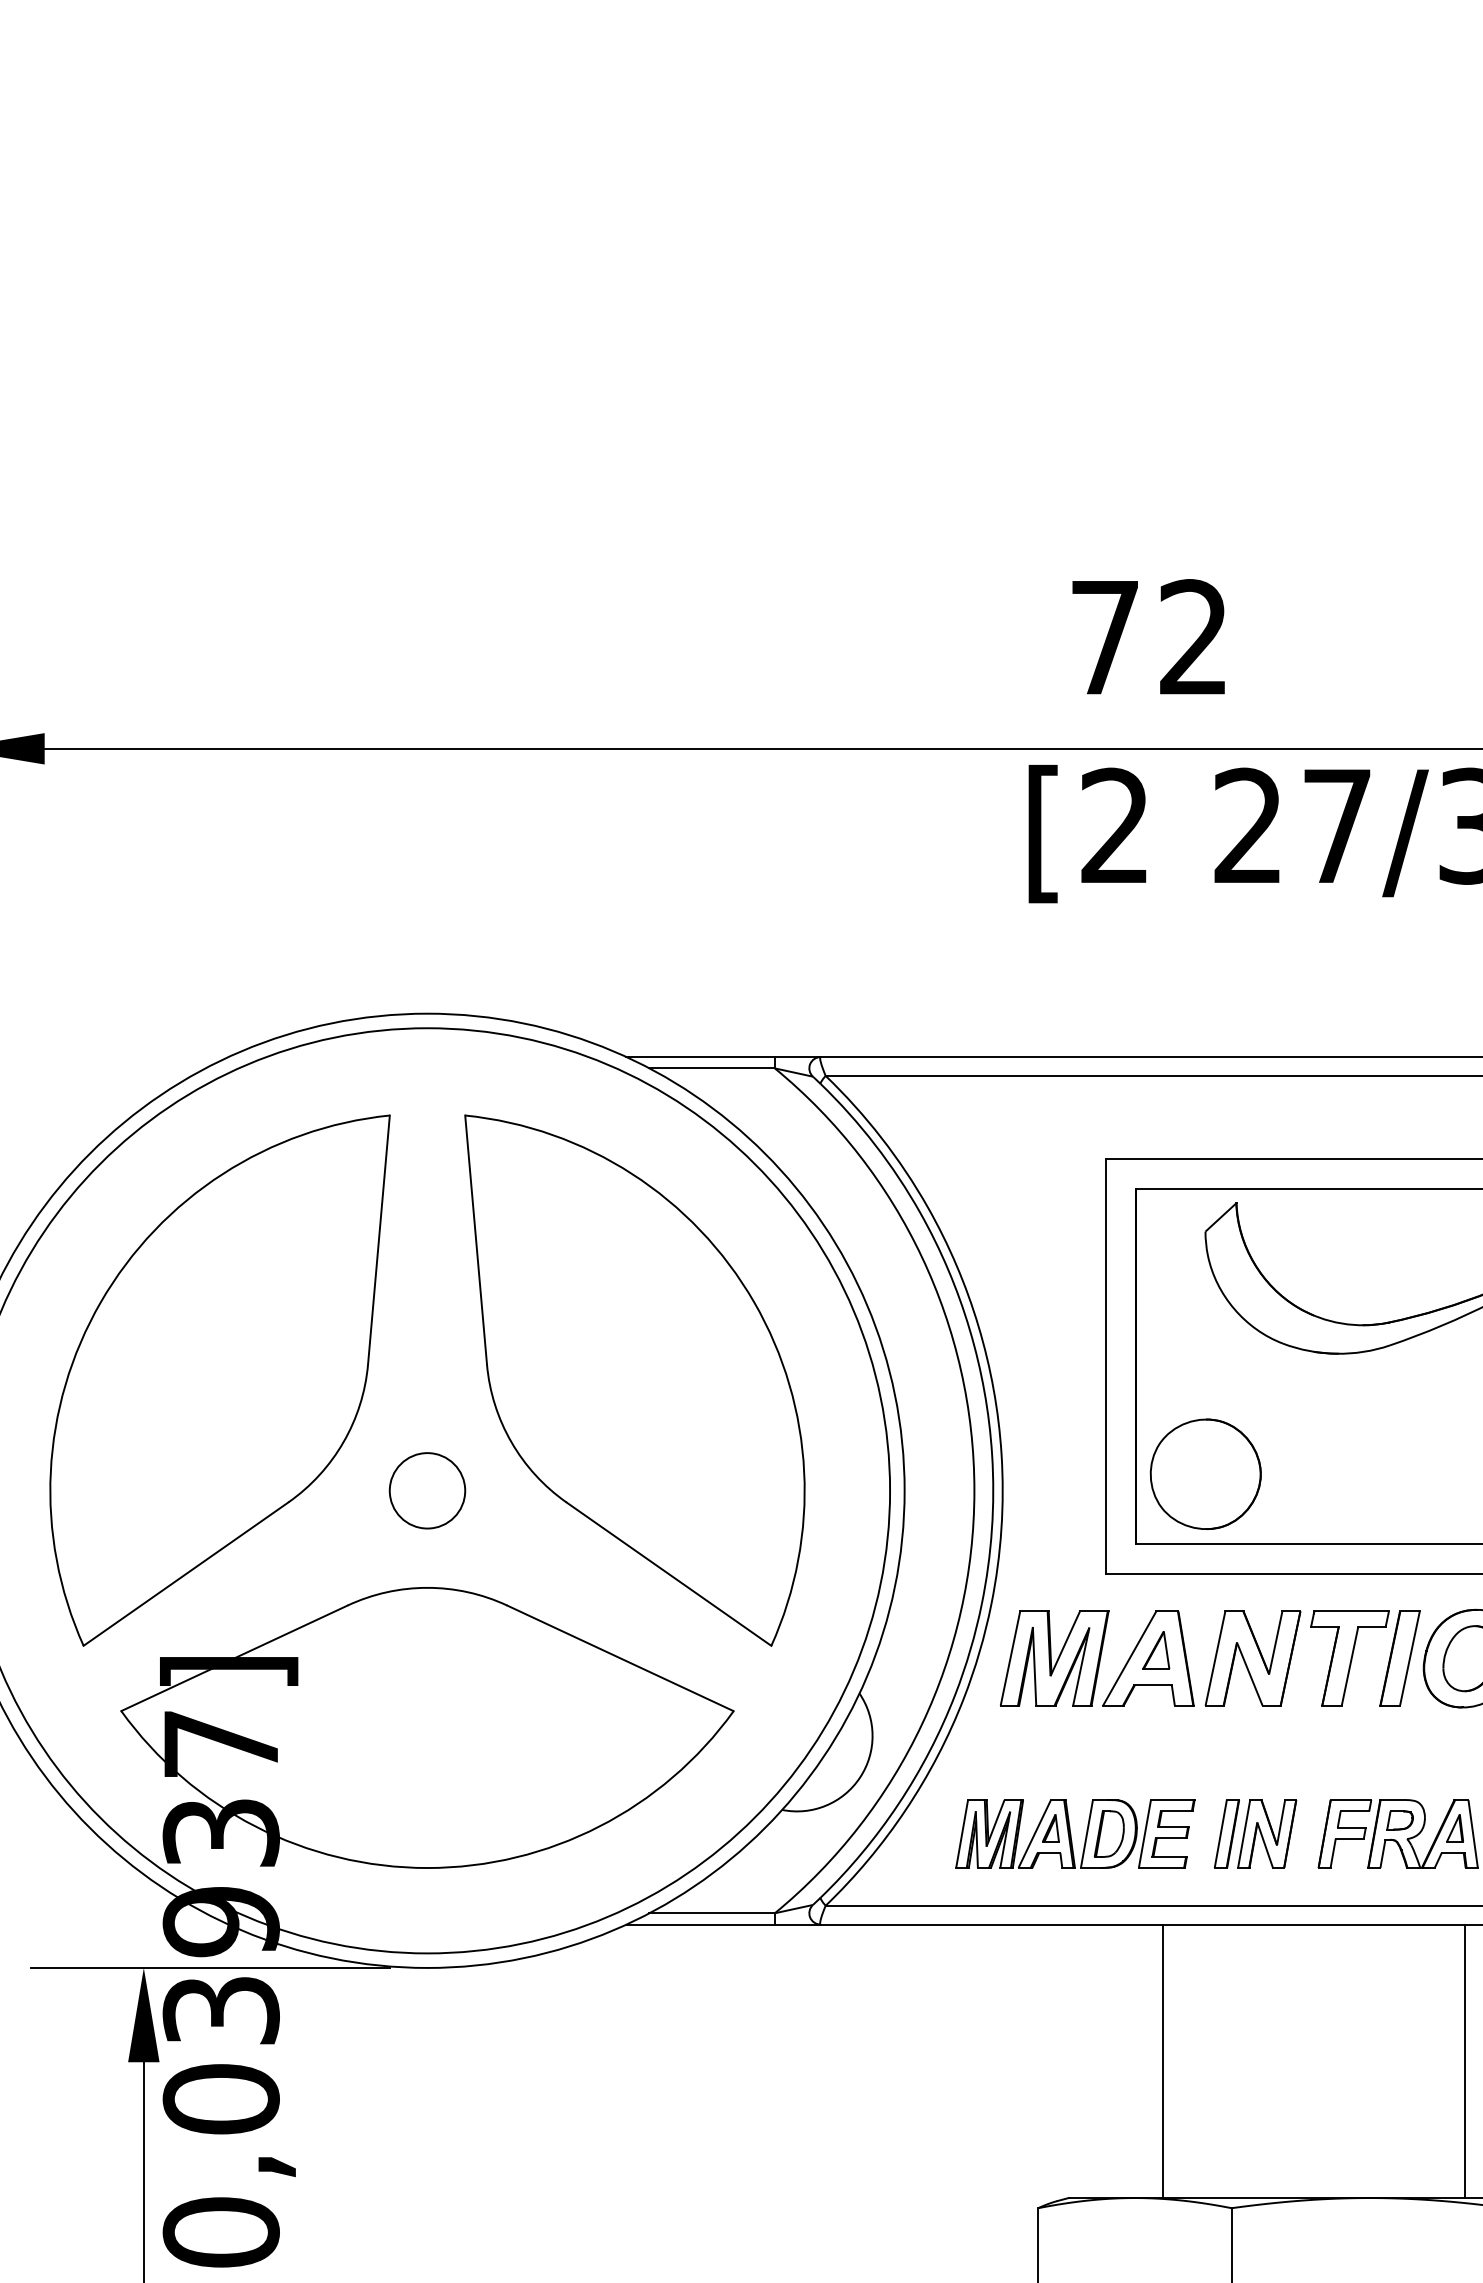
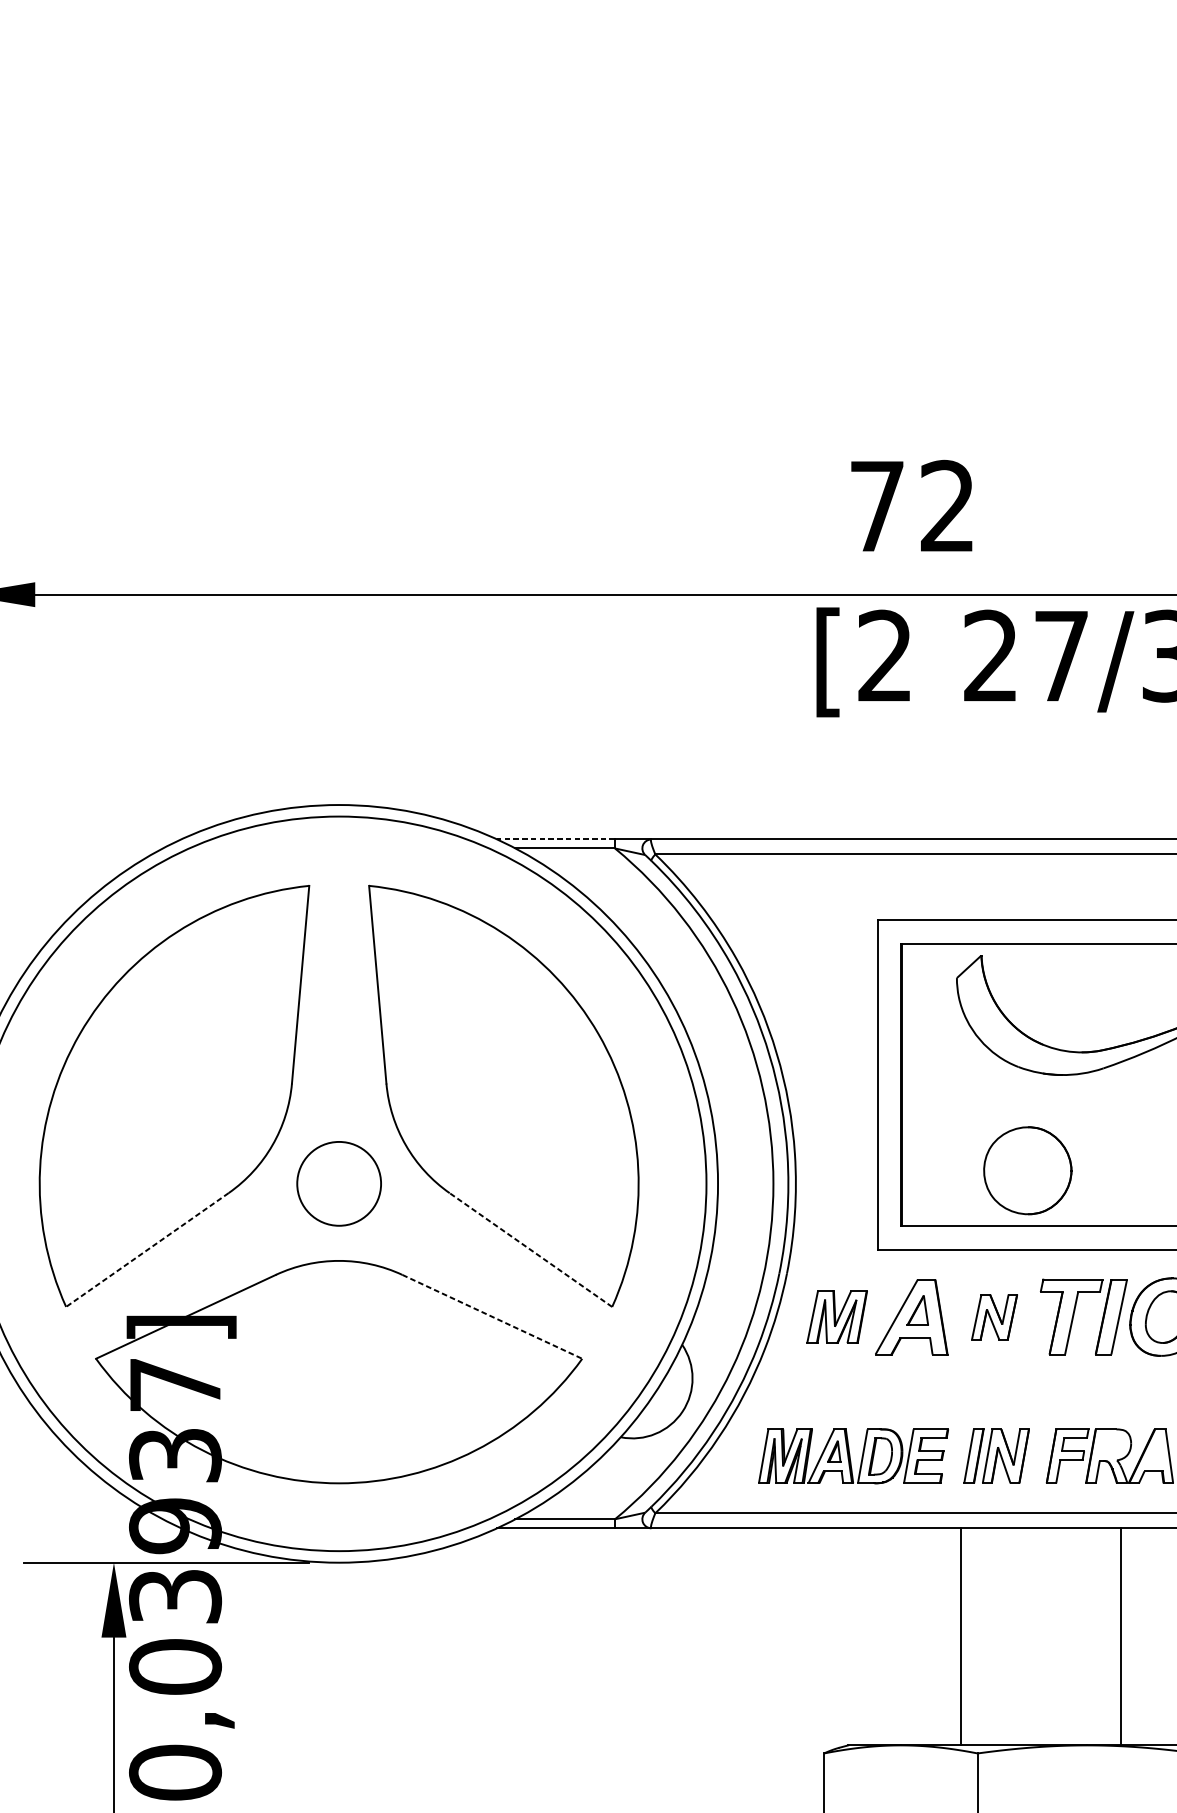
line: (700, 1057) -> (555, 839), solid -> dashed
part: (1205, 1473) -> (1027, 1170), moved
circle: (427, 1490) -> (339, 1183), size x1.4
line: (186, 1574) -> (147, 1250), solid -> dashed
line: (669, 1574) -> (531, 1250), solid -> dashed
line: (620, 1658) -> (492, 1316), solid -> dashed
part: (1054, 1658) -> (837, 1316), size x0.7
part: (1252, 1658) -> (994, 1316), size x0.6
part: (1399, 1820) -> (1110, 1445), removed
part: (1454, 1828) -> (1154, 1451), removed
line: (1163, 2061) -> (961, 1636), moved
line: (1464, 2061) -> (1121, 1636), moved

